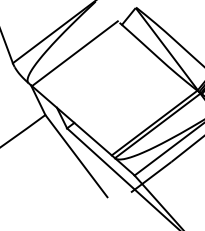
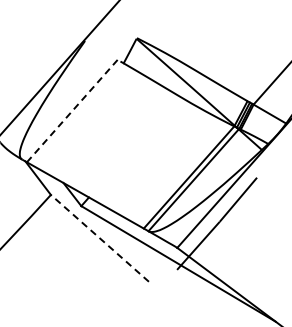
line: (74, 53) -> (71, 111), solid -> dashed
line: (76, 156) -> (99, 238), solid -> dashed

